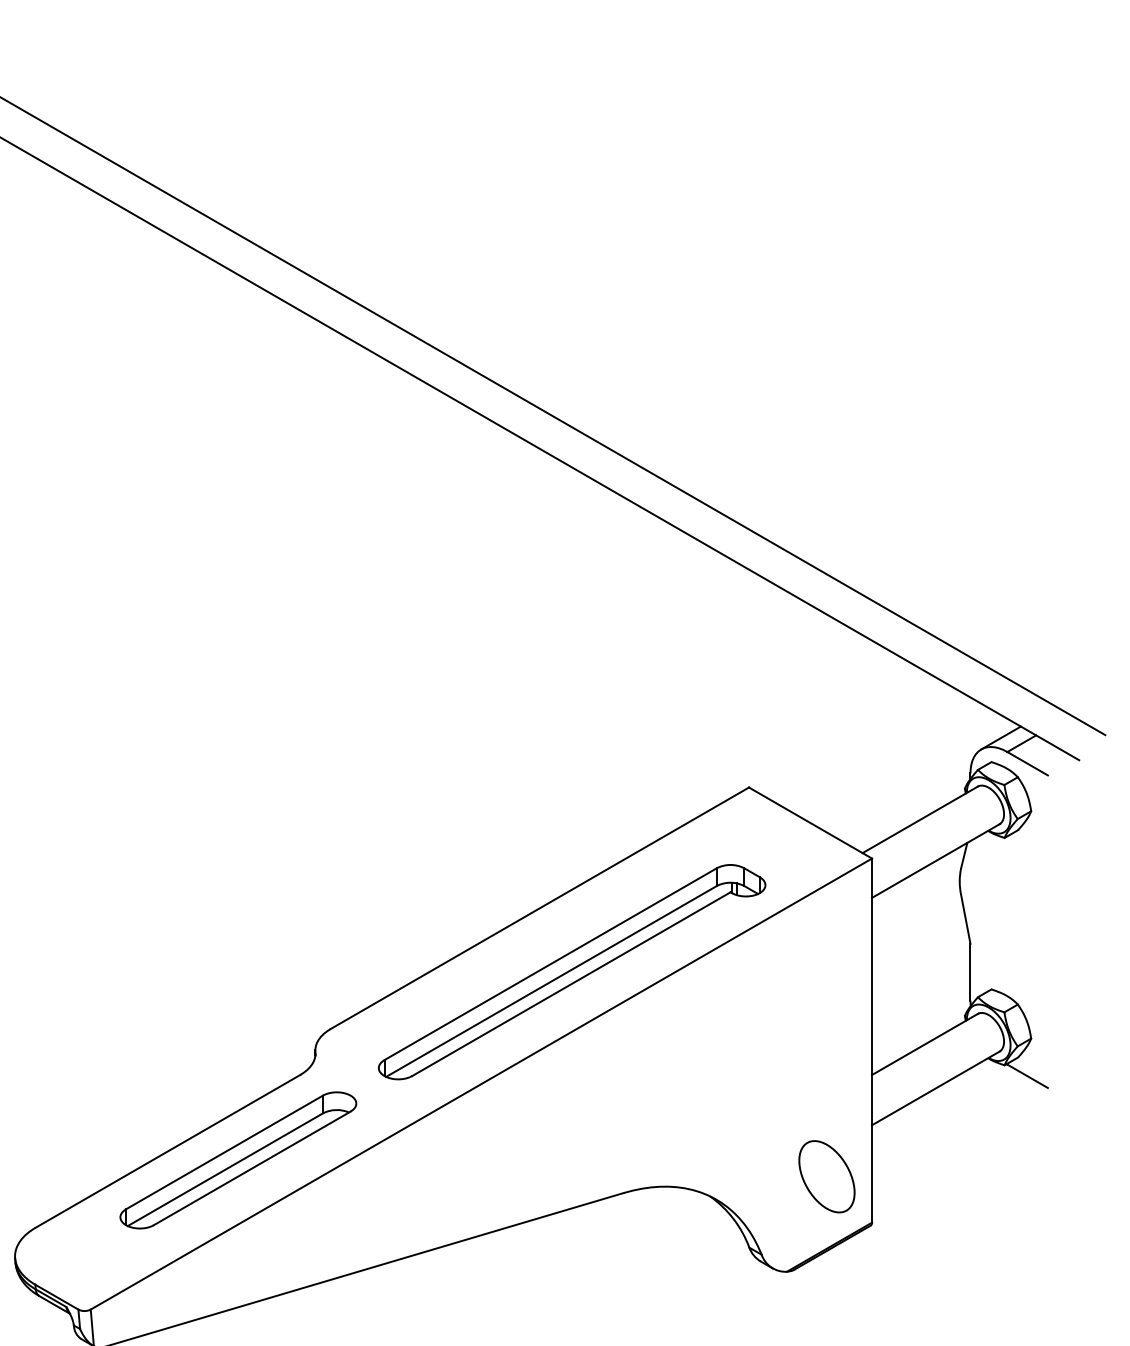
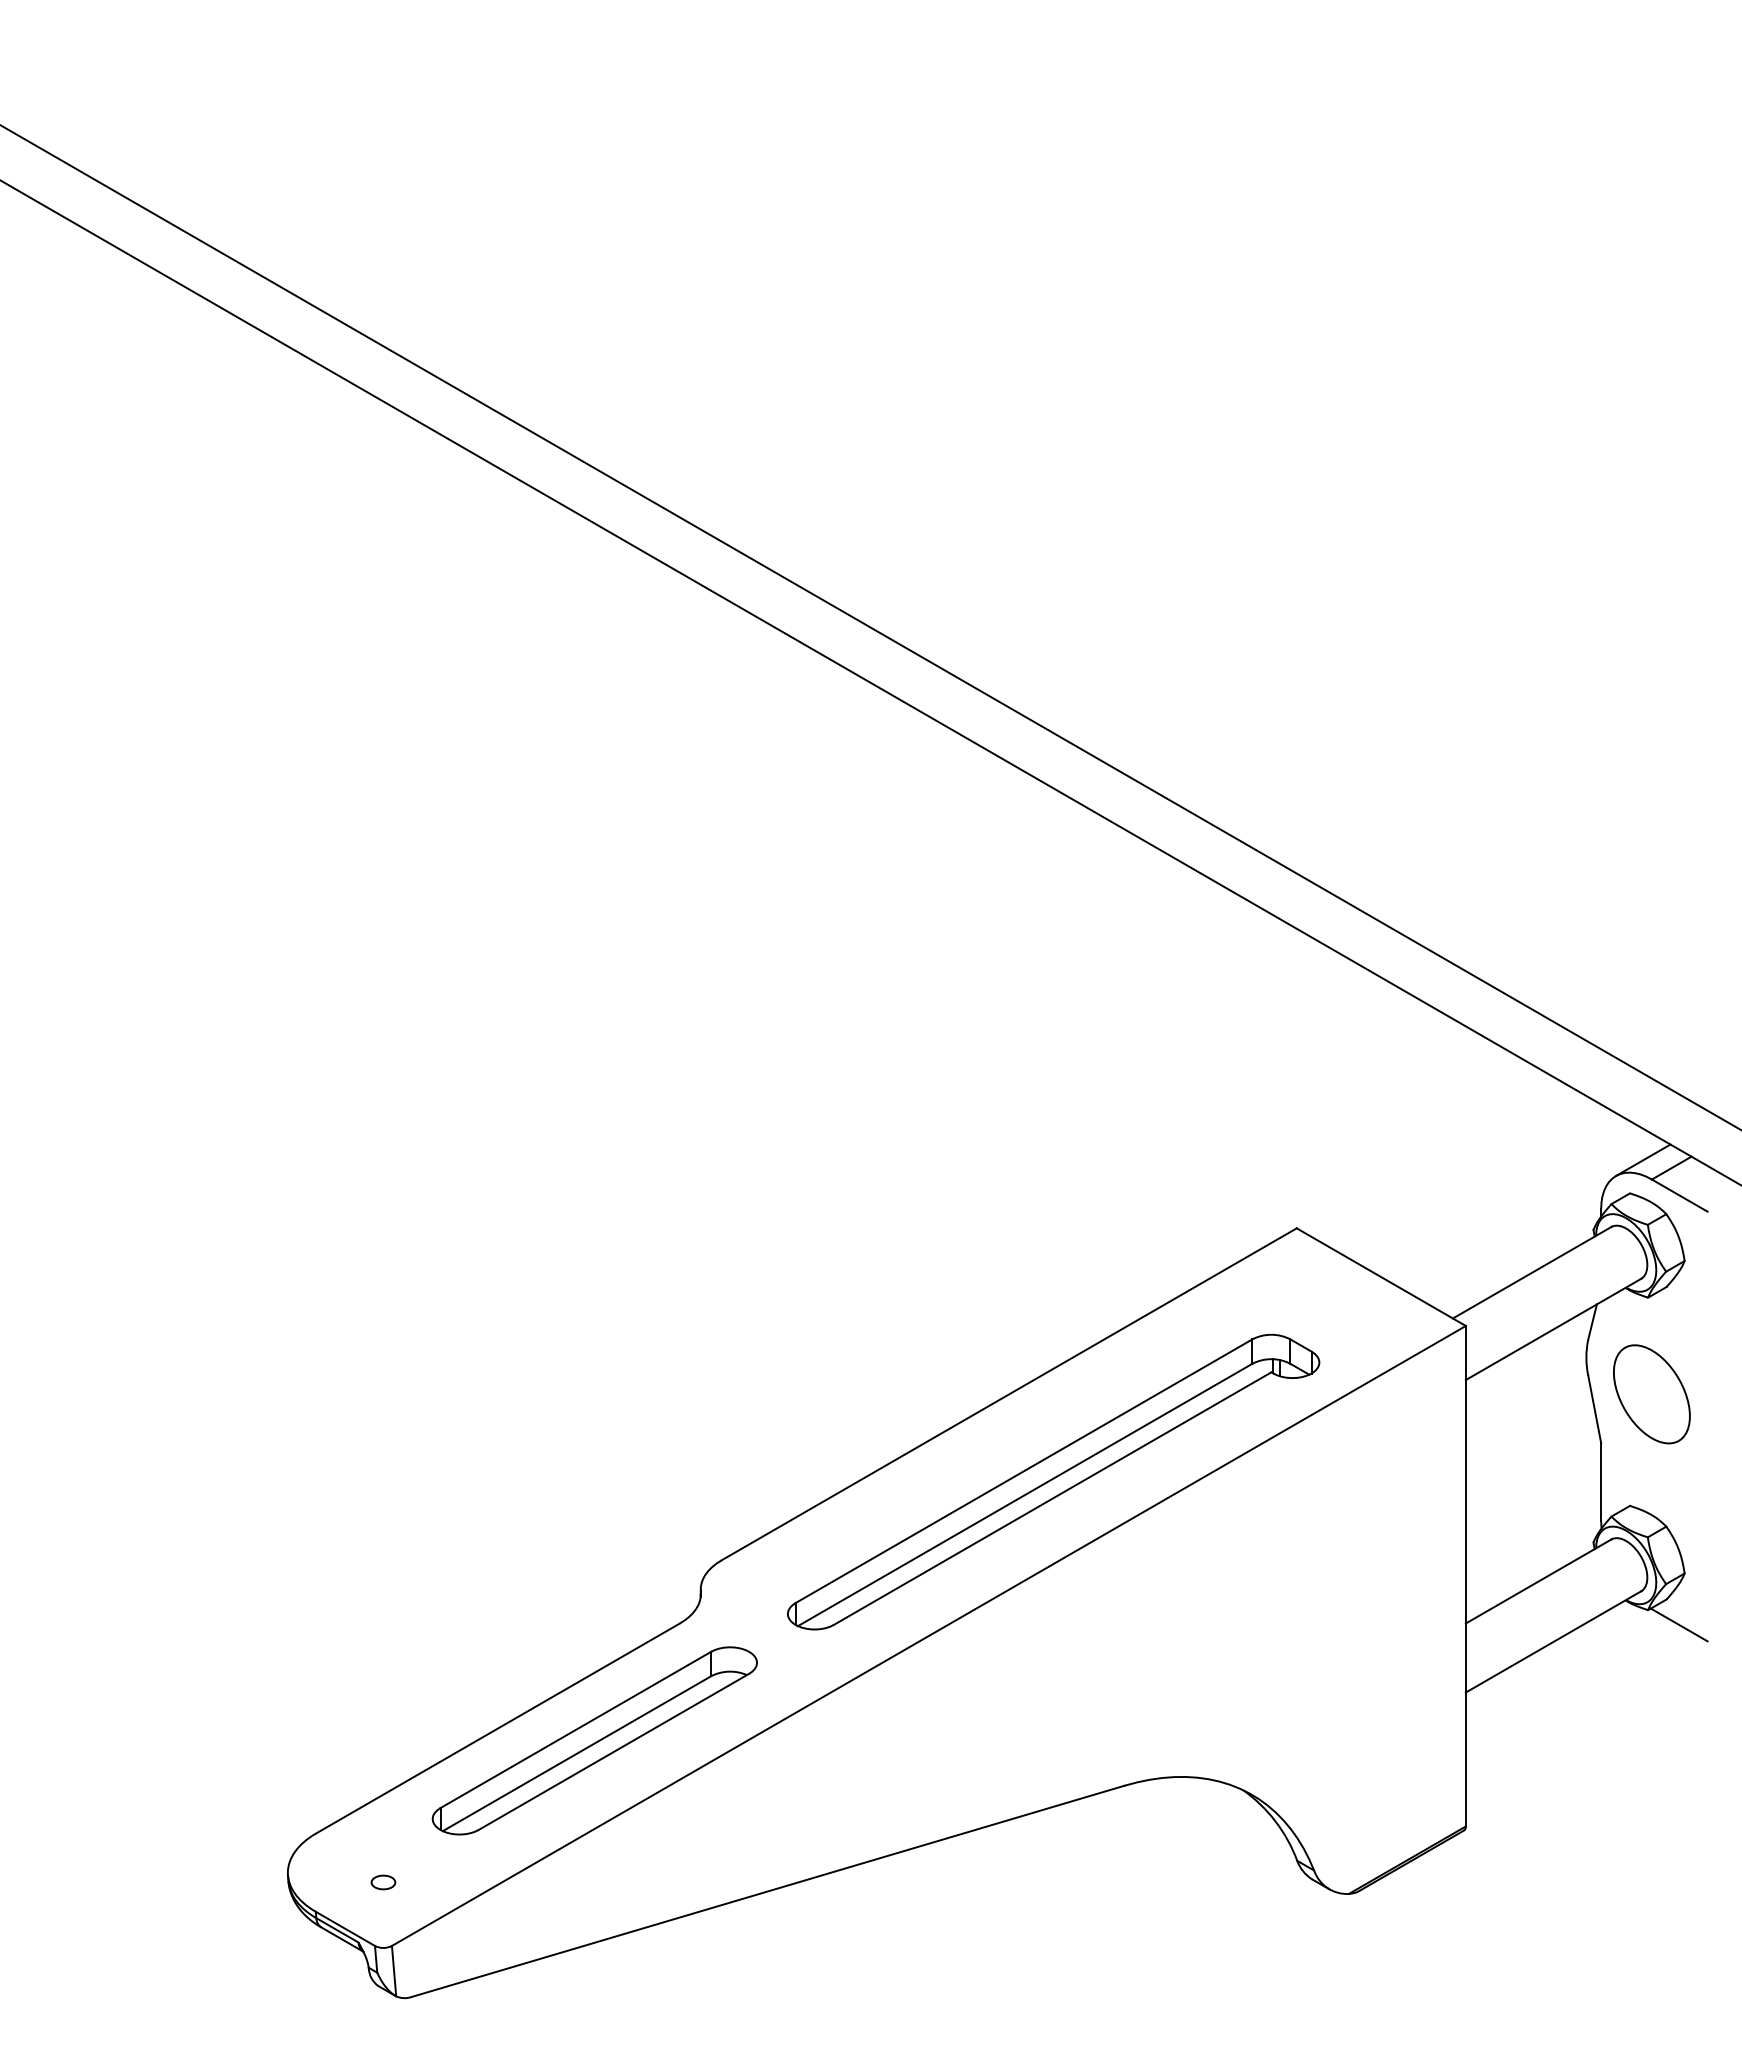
part: (826, 1176) -> (1651, 1394), moved
part: (84, 1263) -> (383, 1882), added

